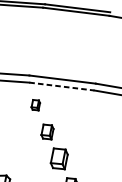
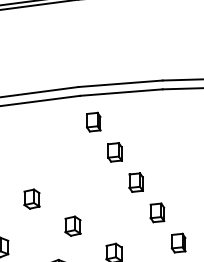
line: (61, 86) -> (121, 92), dashed -> solid
part: (35, 104) -> (93, 121), size x1.43
part: (58, 158) -> (135, 182), size x0.71

